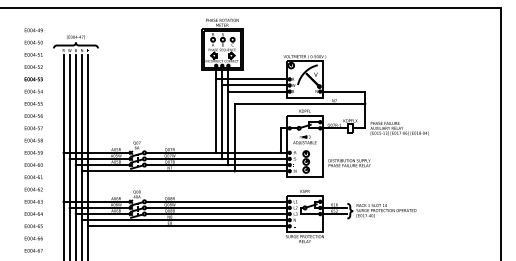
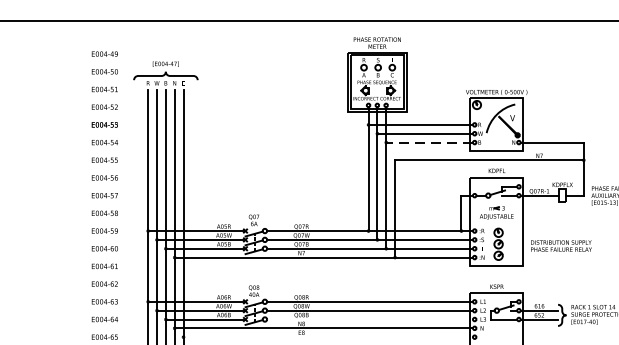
line: (258, 91) -> (429, 142), solid -> dashed
line: (217, 214) -> (370, 320), removed
line: (188, 226) -> (328, 337), removed

